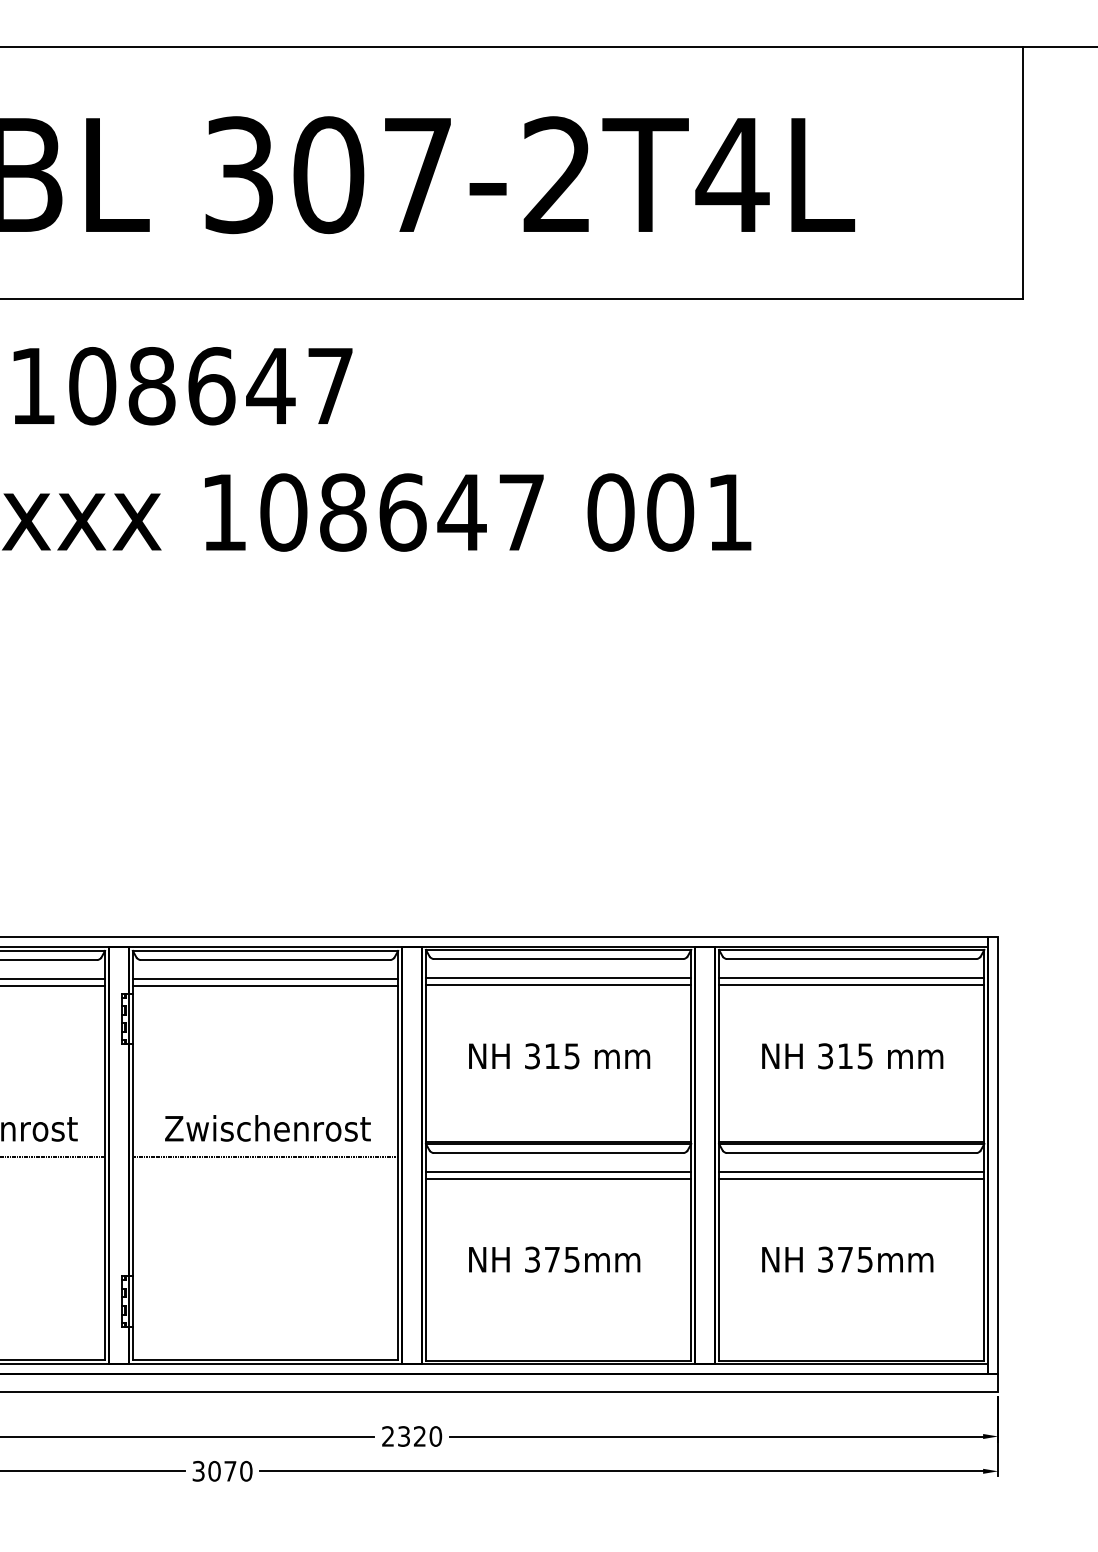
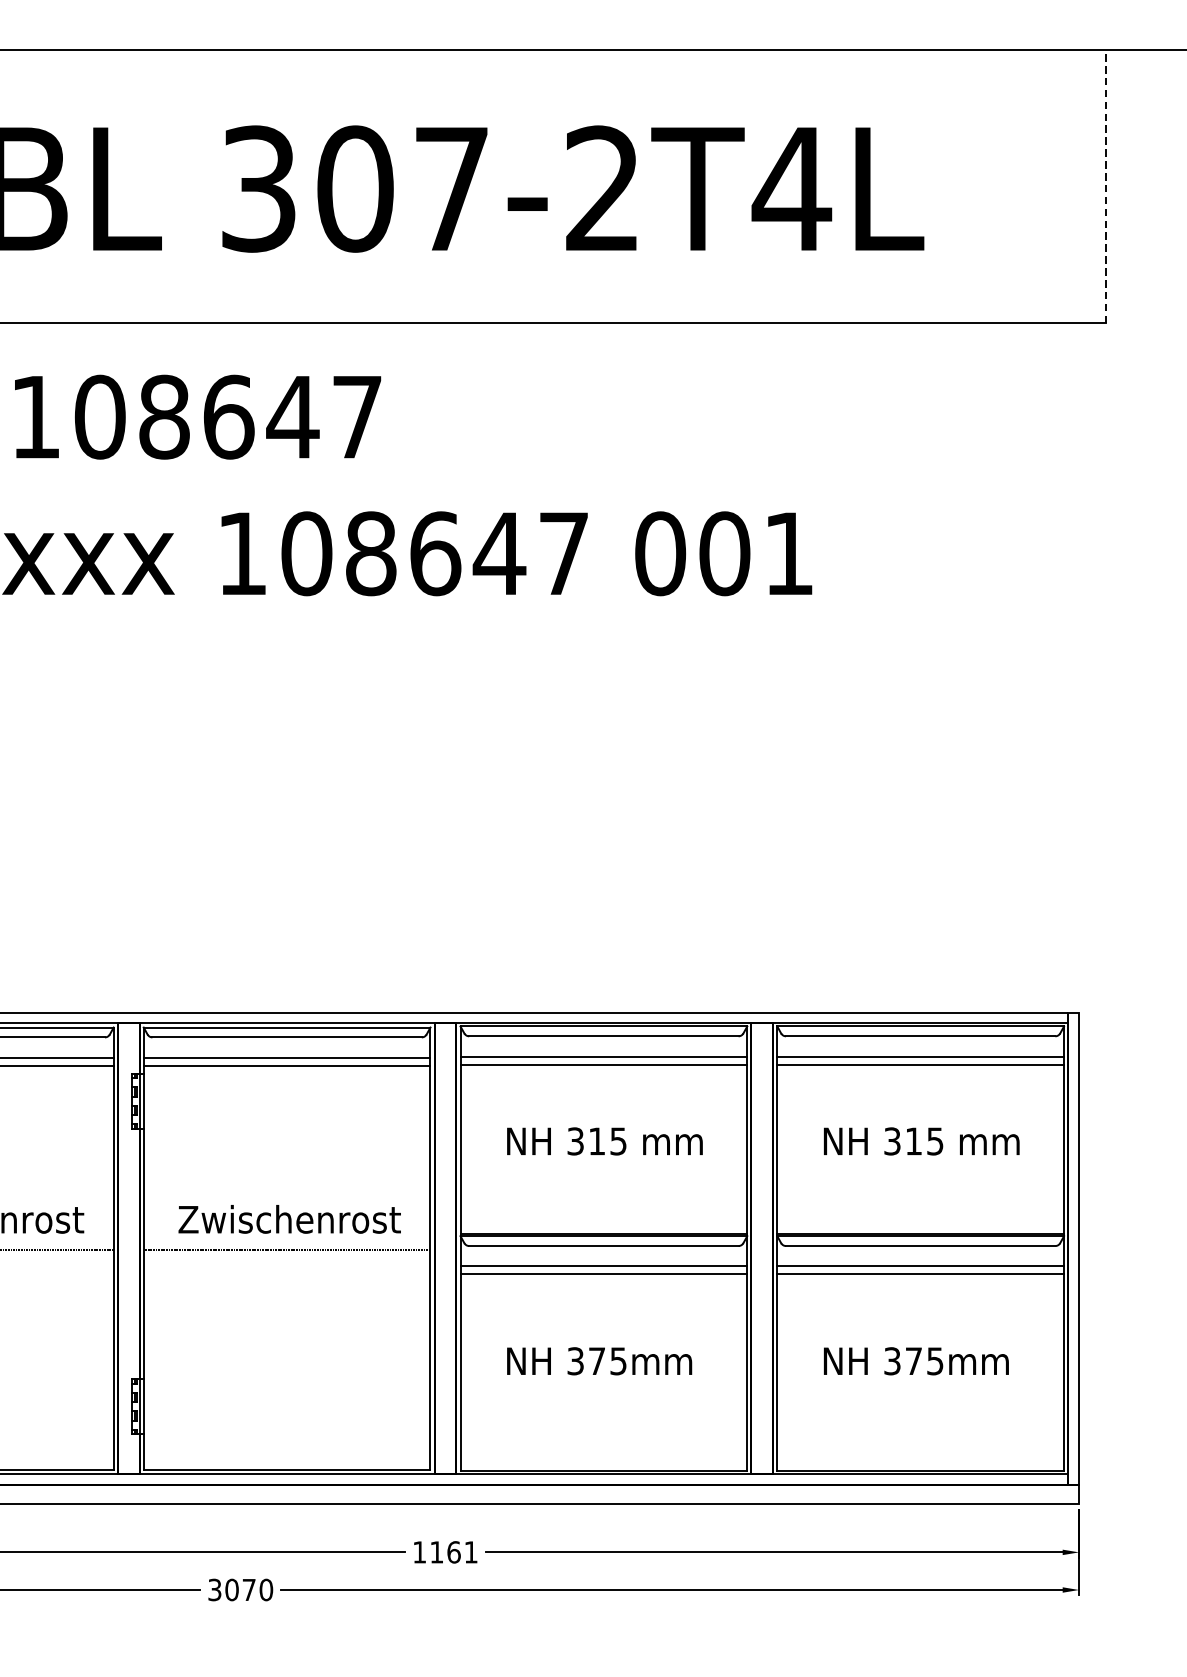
line: (1022, 172) -> (1105, 186), solid -> dashed
text: (412, 1436) -> (445, 1552), 2320 -> 1161

